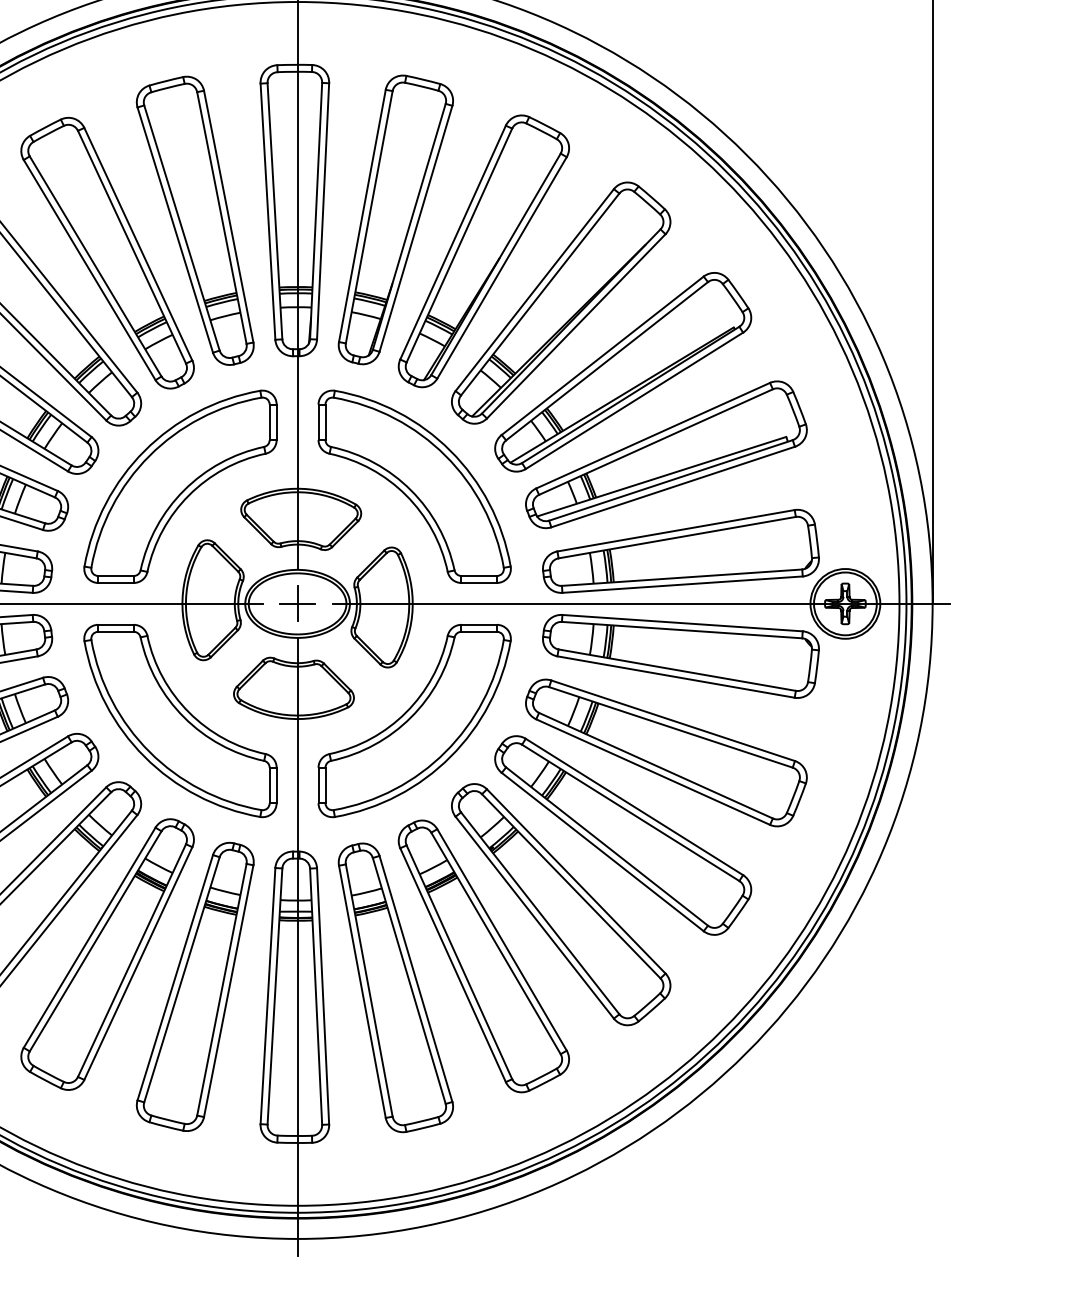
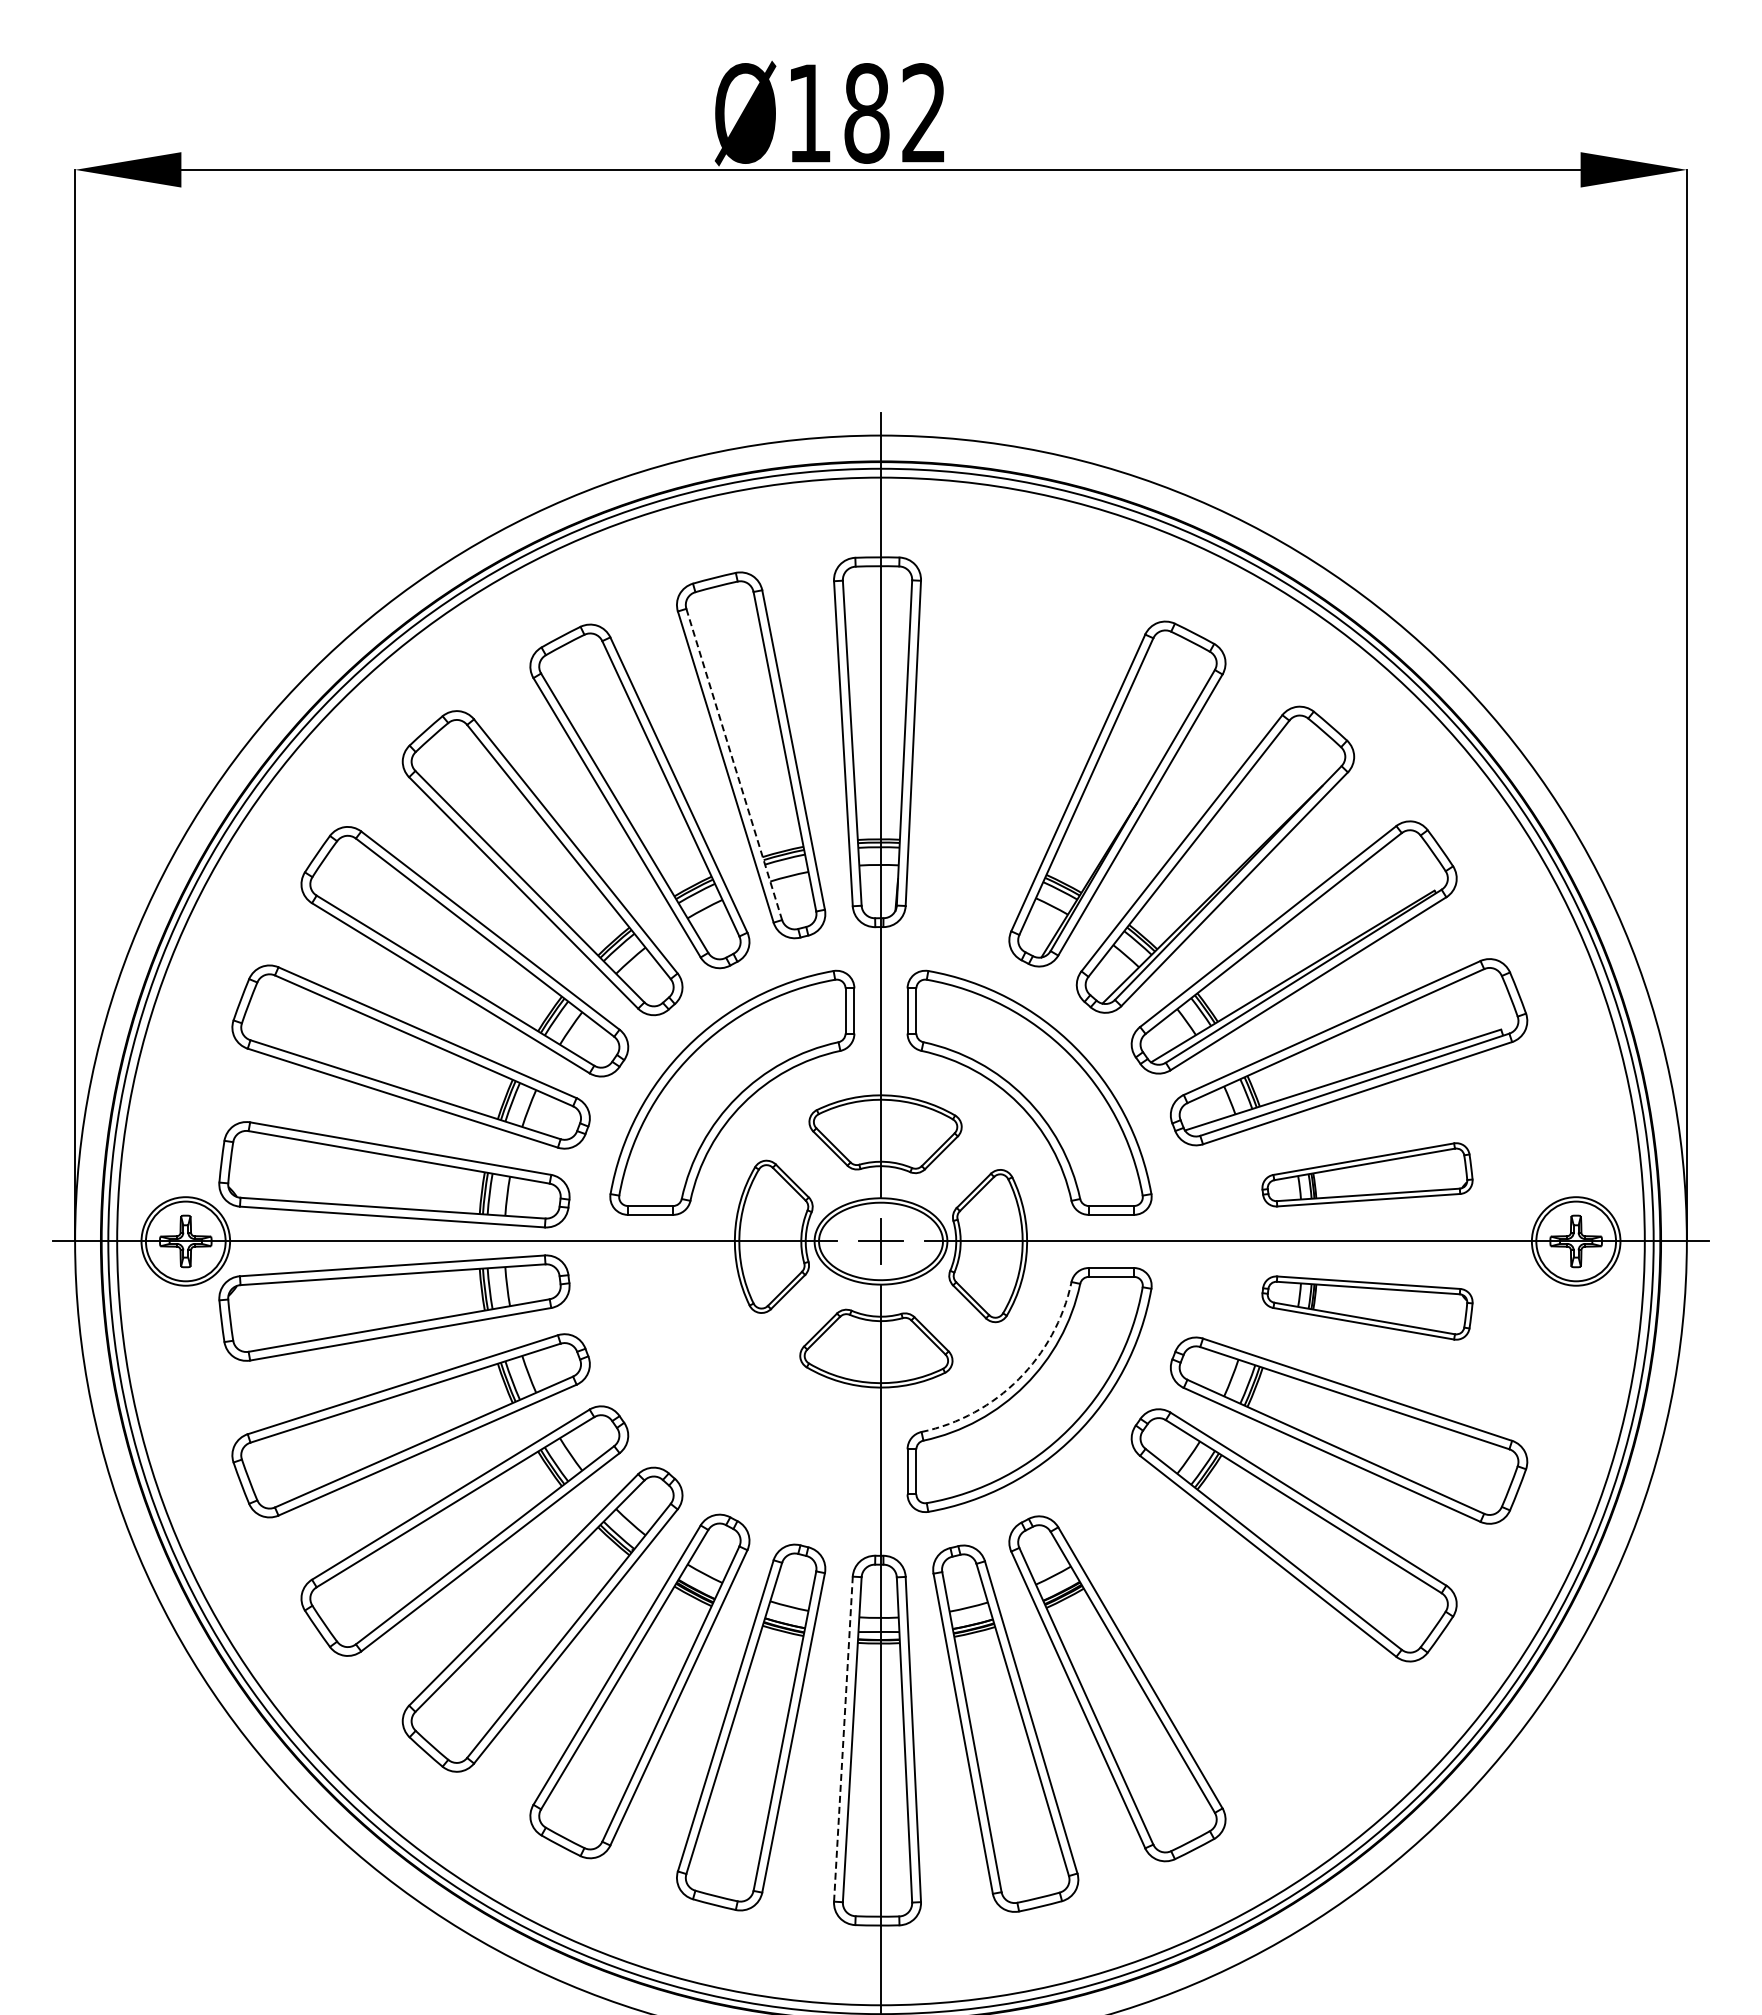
part: (395, 220) -> (1005, 754), removed
line: (182, 228) -> (734, 764), solid -> dashed
part: (680, 551) -> (1367, 1174), size x0.6
part: (680, 655) -> (1367, 1307), size x0.6
arc: (405, 712) -> (1018, 1379), solid -> dashed
part: (180, 720) -> (732, 1389), removed
part: (561, 904) -> (1215, 1623), removed
line: (268, 996) -> (843, 1739), solid -> dashed

